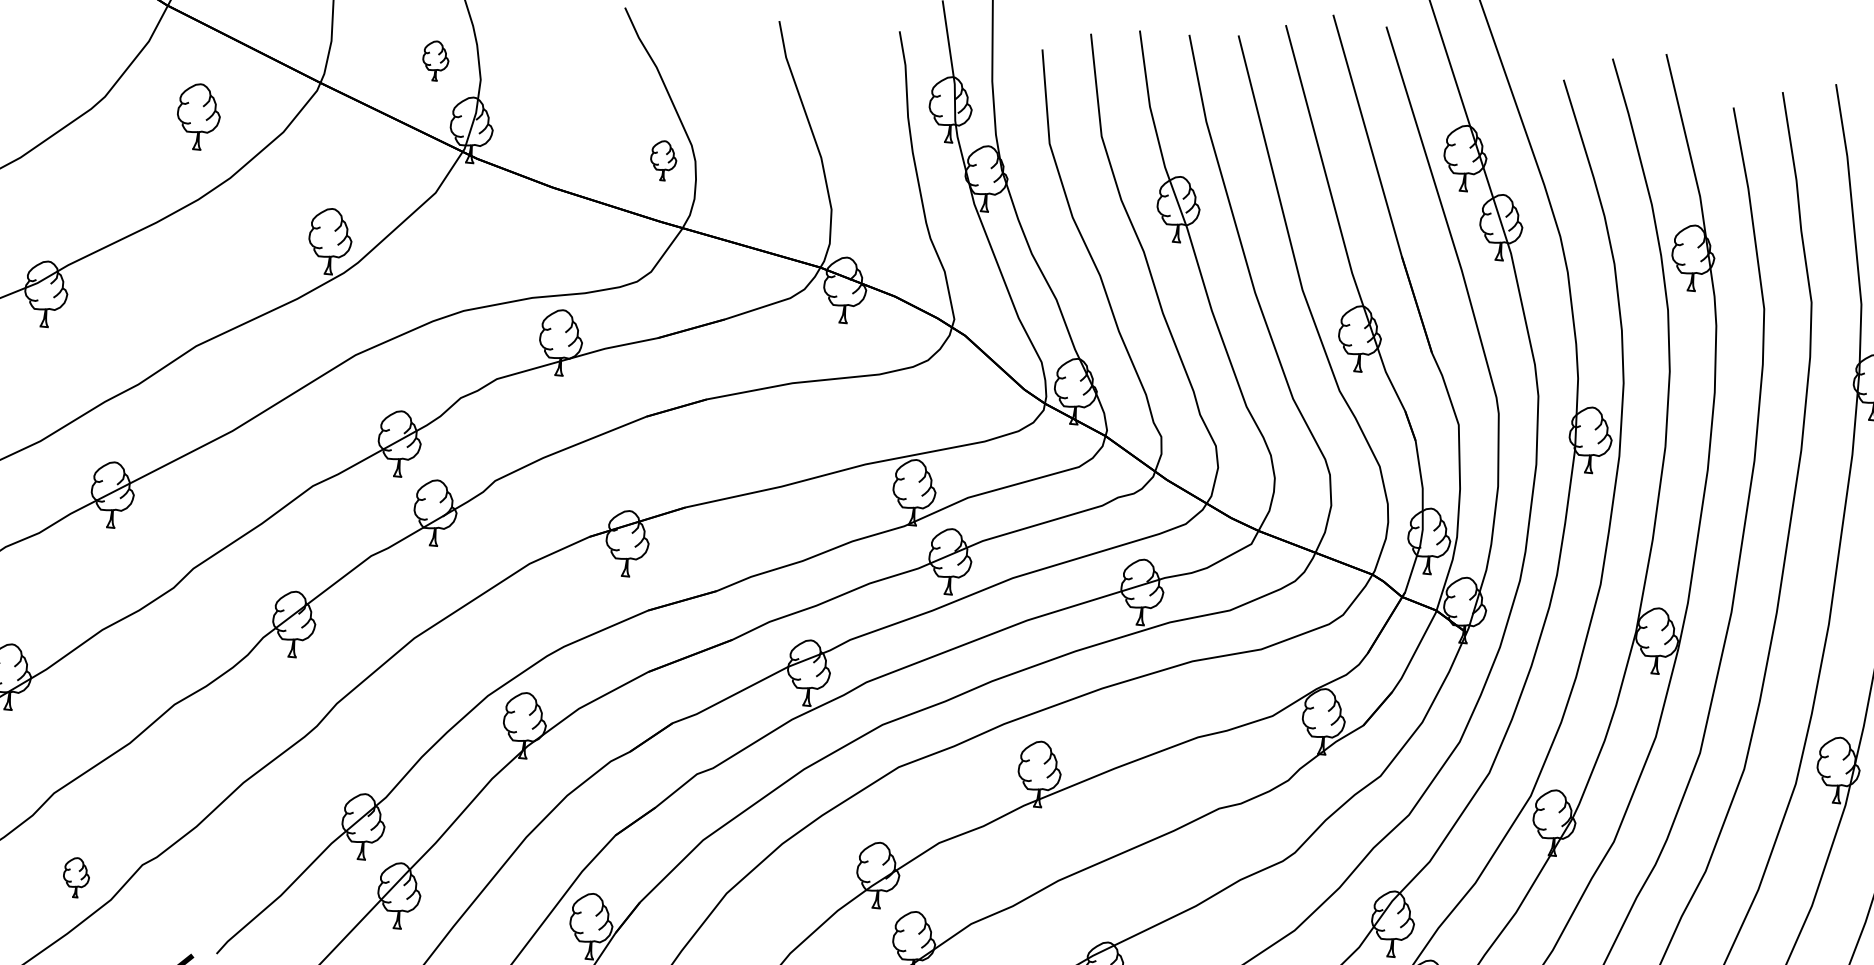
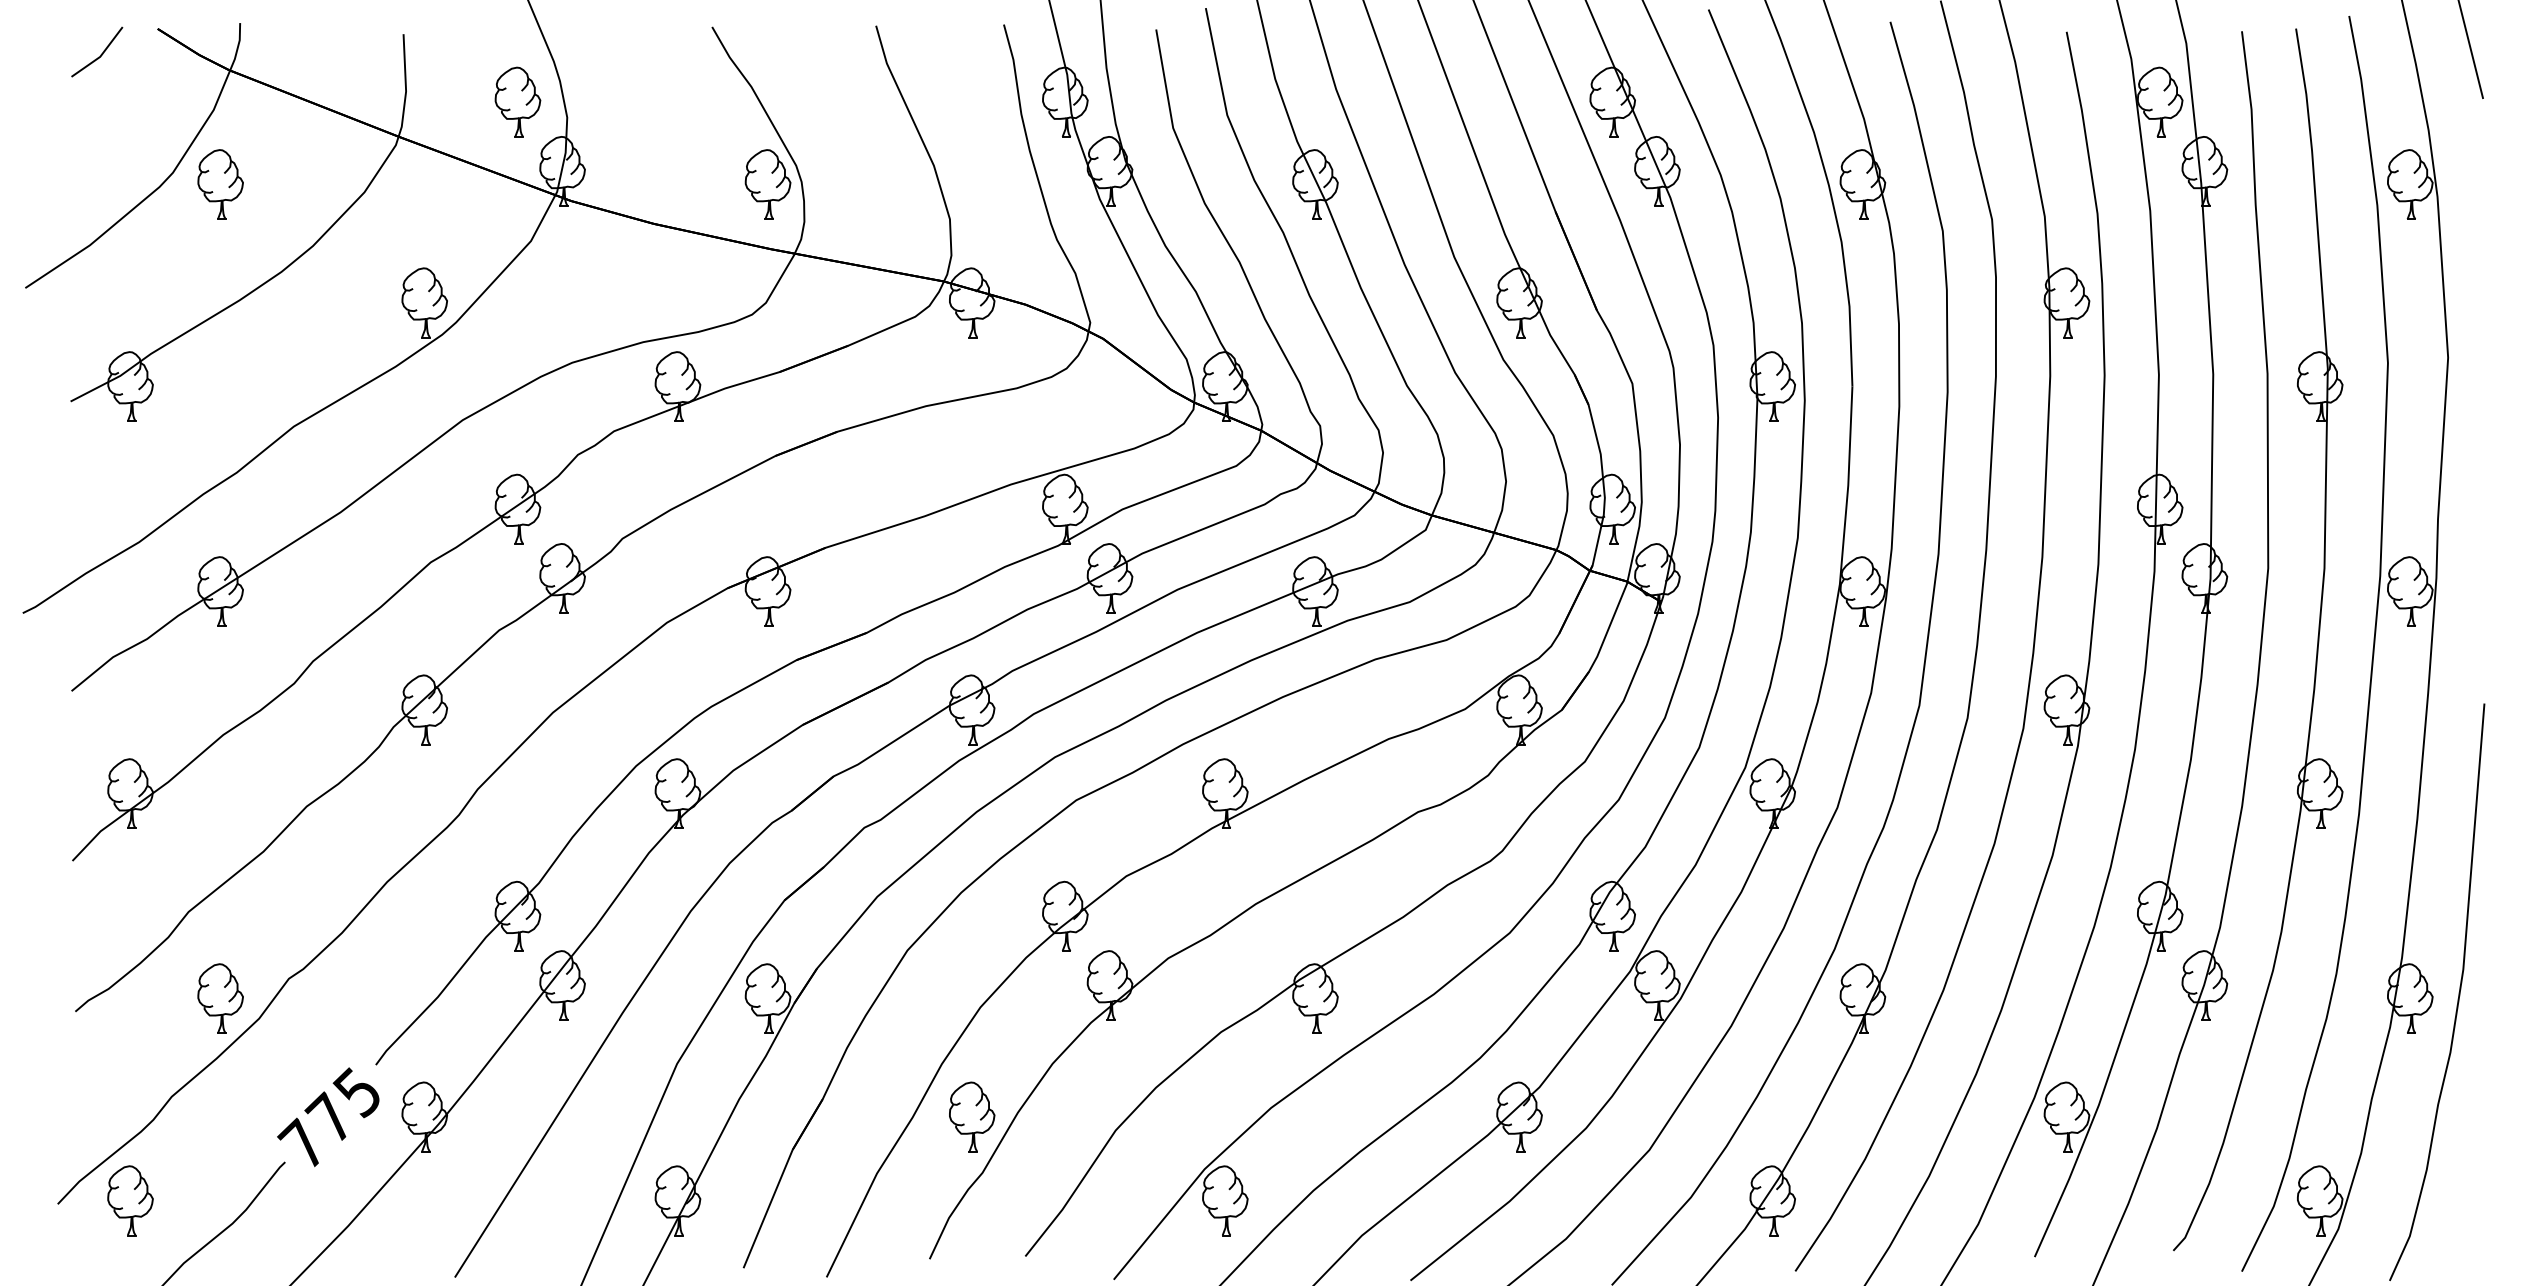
part: (435, 60) -> (517, 101), size x1.67
part: (198, 116) -> (220, 184), moved
part: (663, 160) -> (767, 184), size x1.67
part: (76, 877) -> (220, 998), size x1.67

